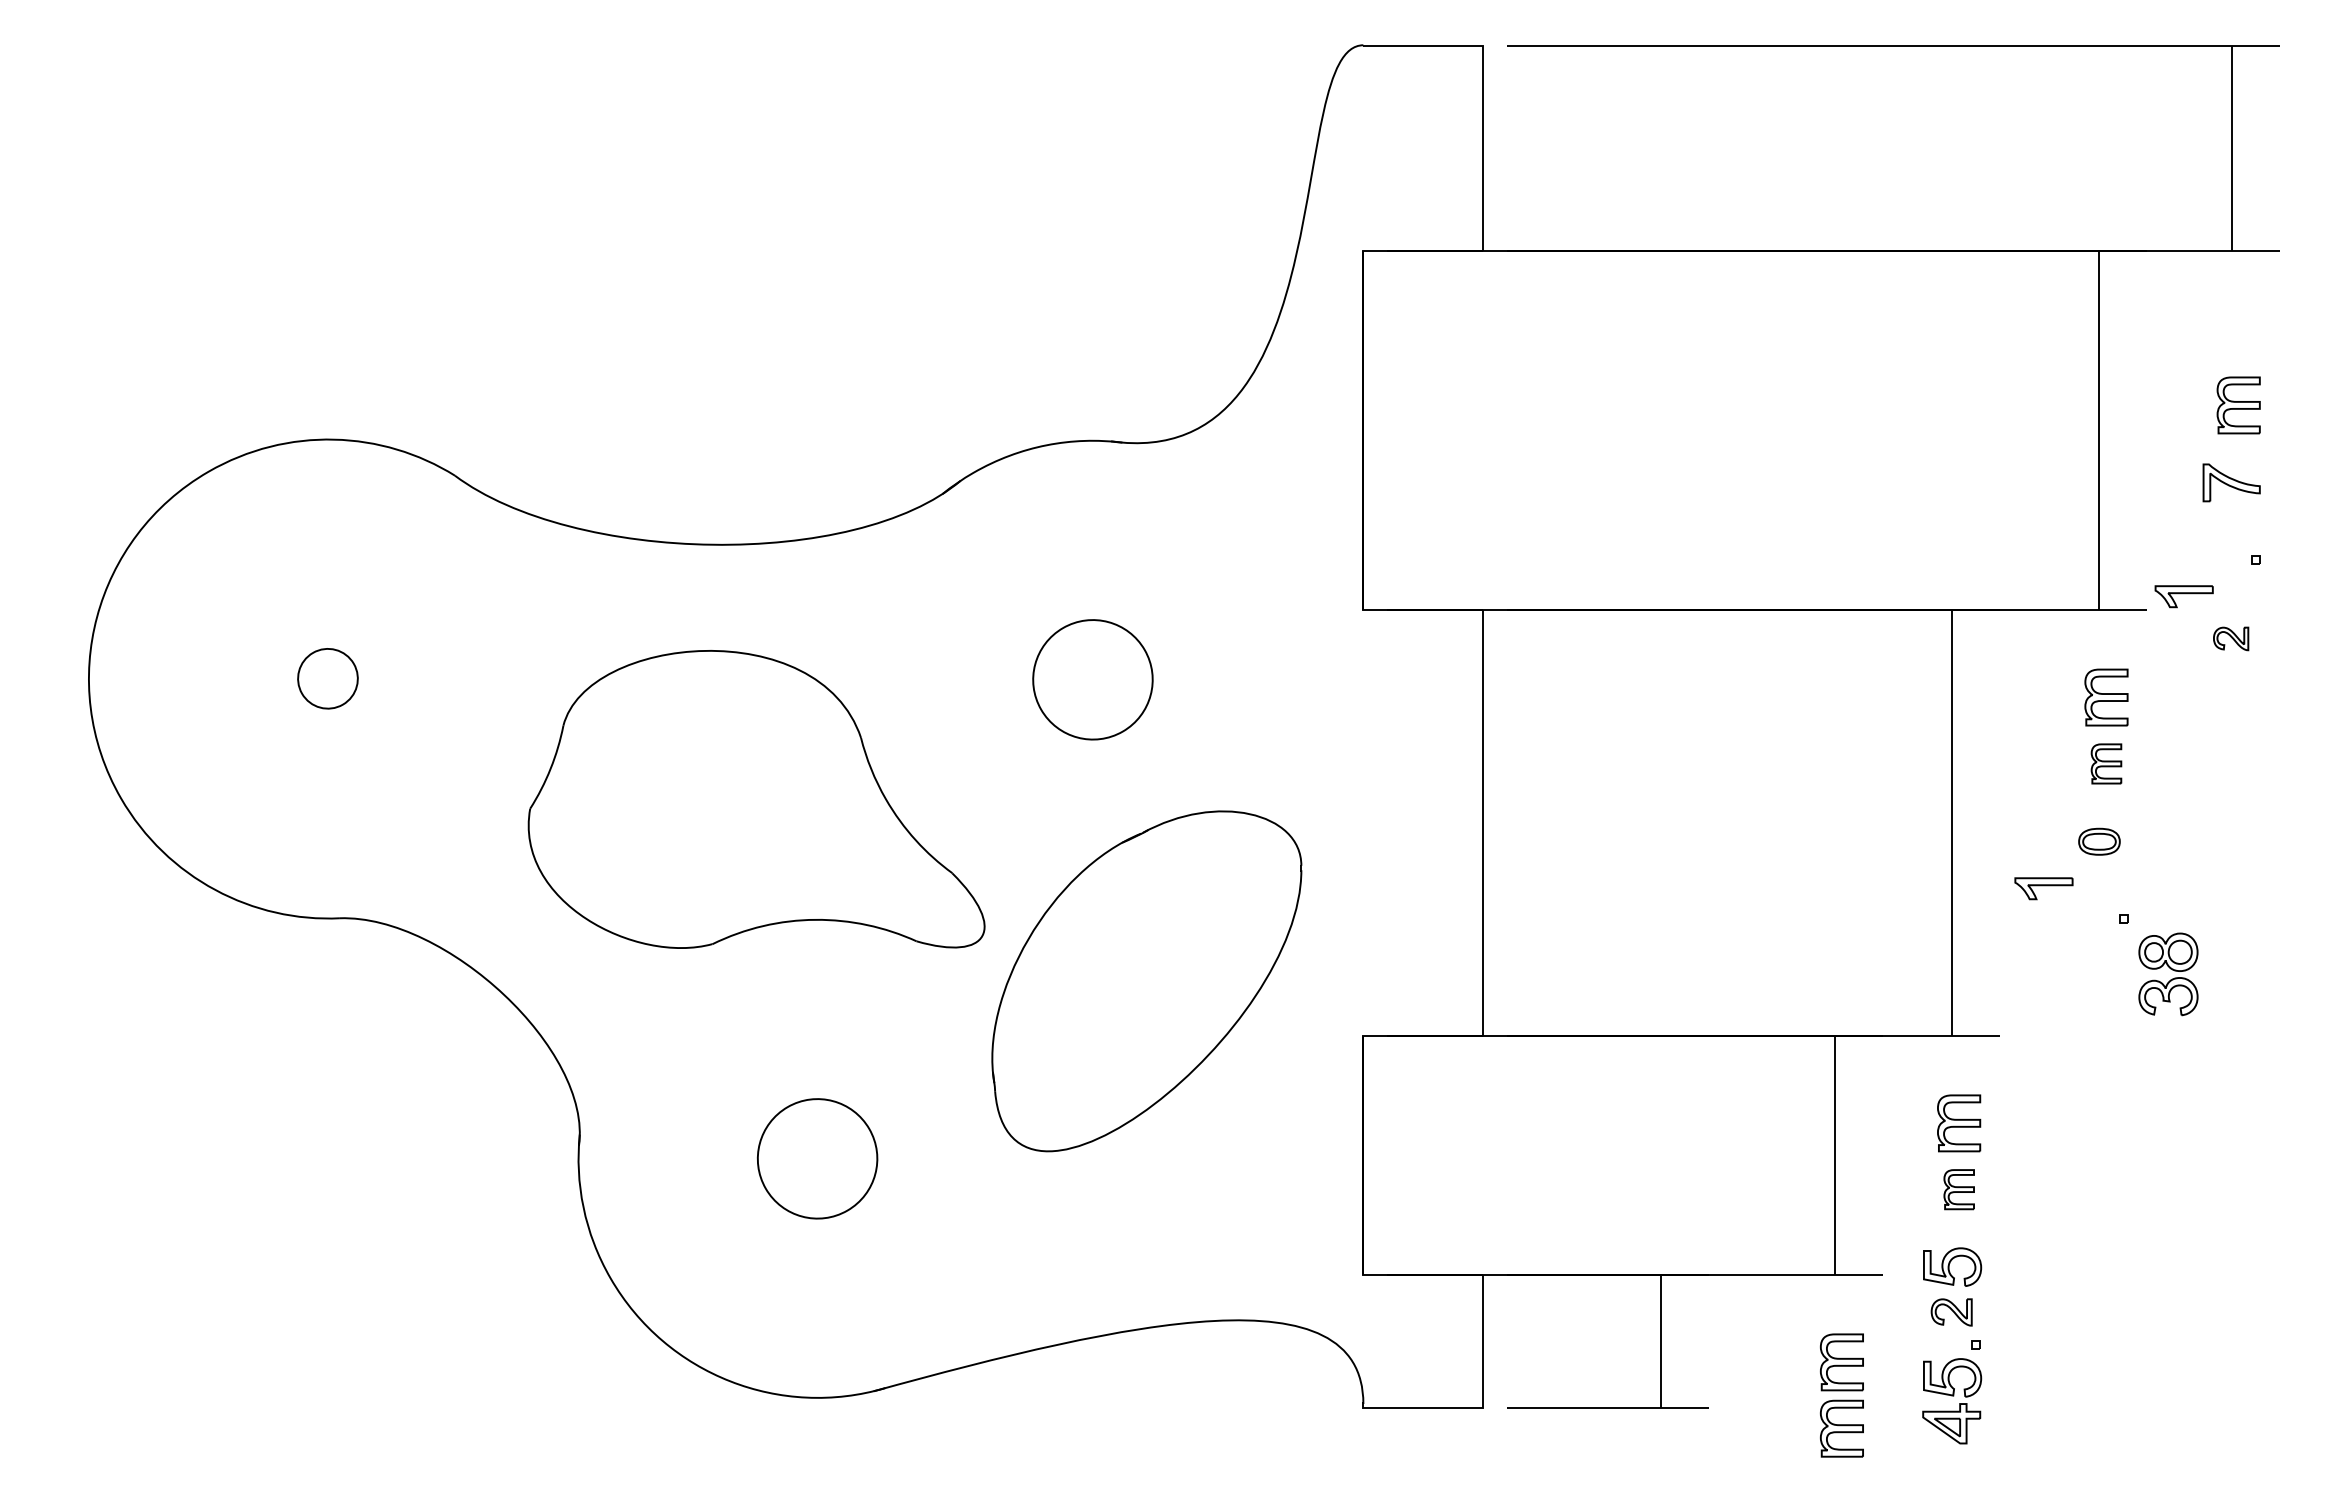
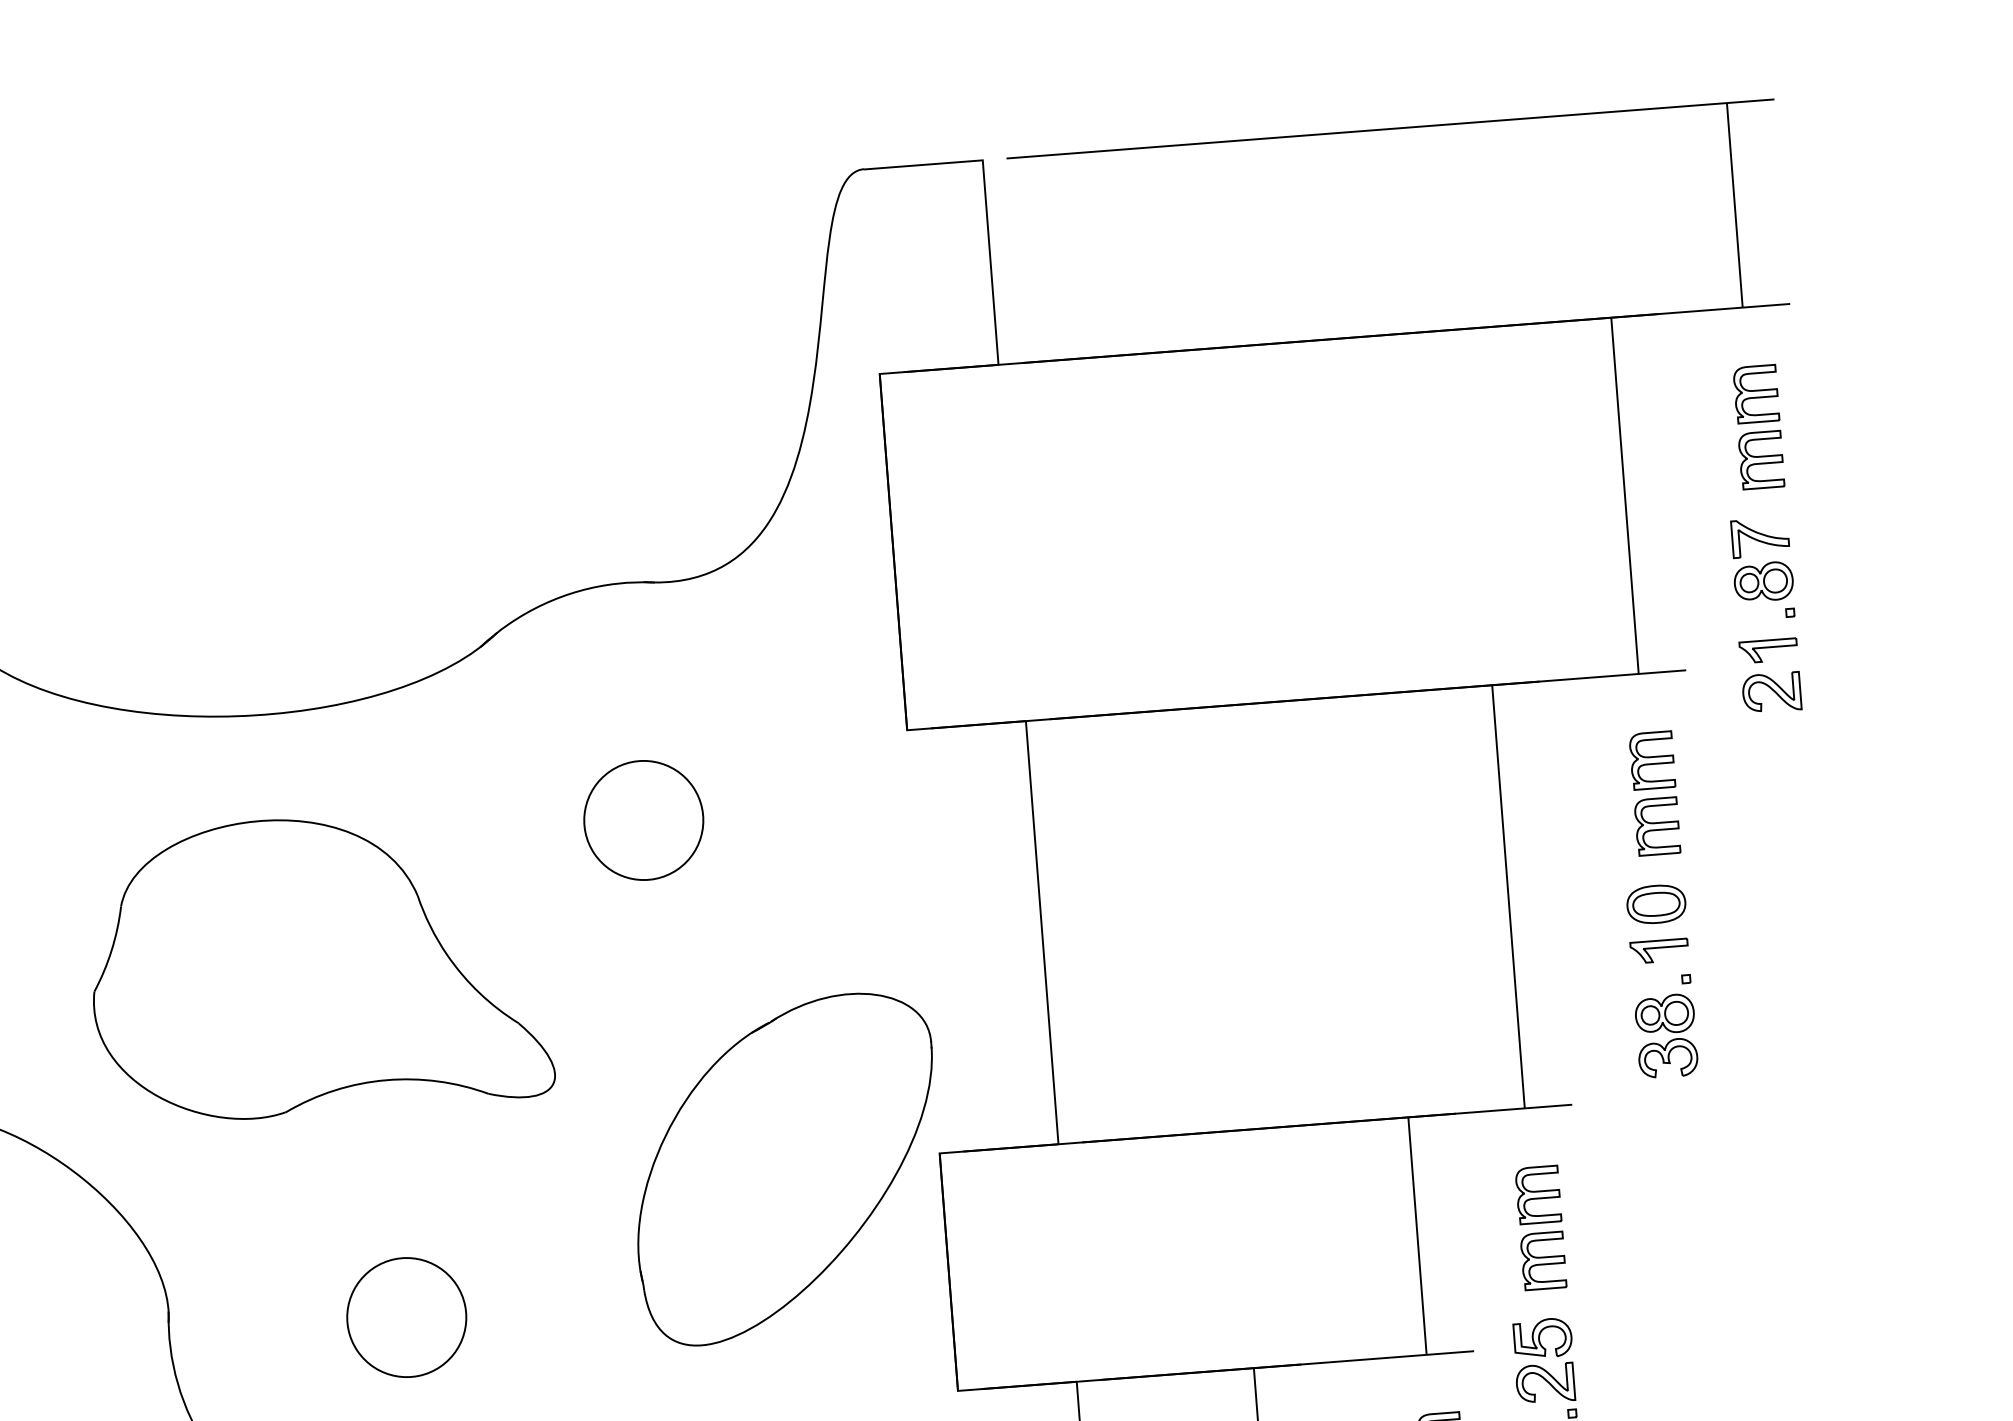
part: (2238, 338) -> (1756, 393), added
part: (2231, 527) -> (1763, 582), added
part: (2183, 596) -> (1767, 650), moved
part: (2230, 638) -> (1771, 692), size x1.67
part: (2106, 763) -> (1657, 826), size x1.43
part: (2099, 841) -> (1656, 904), size x1.43
part: (2043, 888) -> (1659, 950), moved
part: (2168, 974) -> (1666, 1036), moved
part: (1146, 981) -> (786, 1169), moved
part: (1959, 1189) -> (1543, 1260), size x1.43
part: (1951, 1312) -> (1545, 1383), size x1.43

